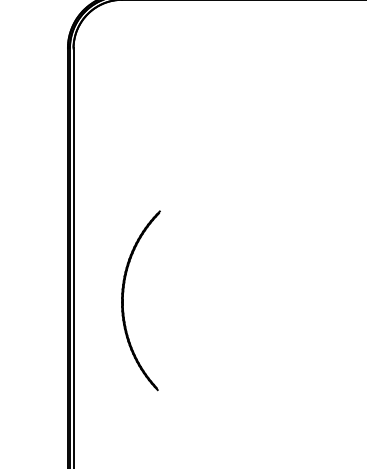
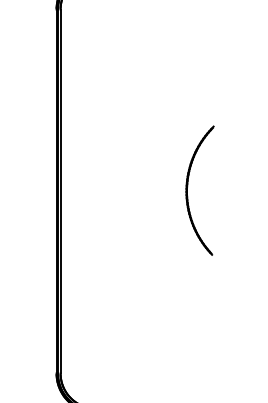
part: (124, 294) -> (188, 186), moved

